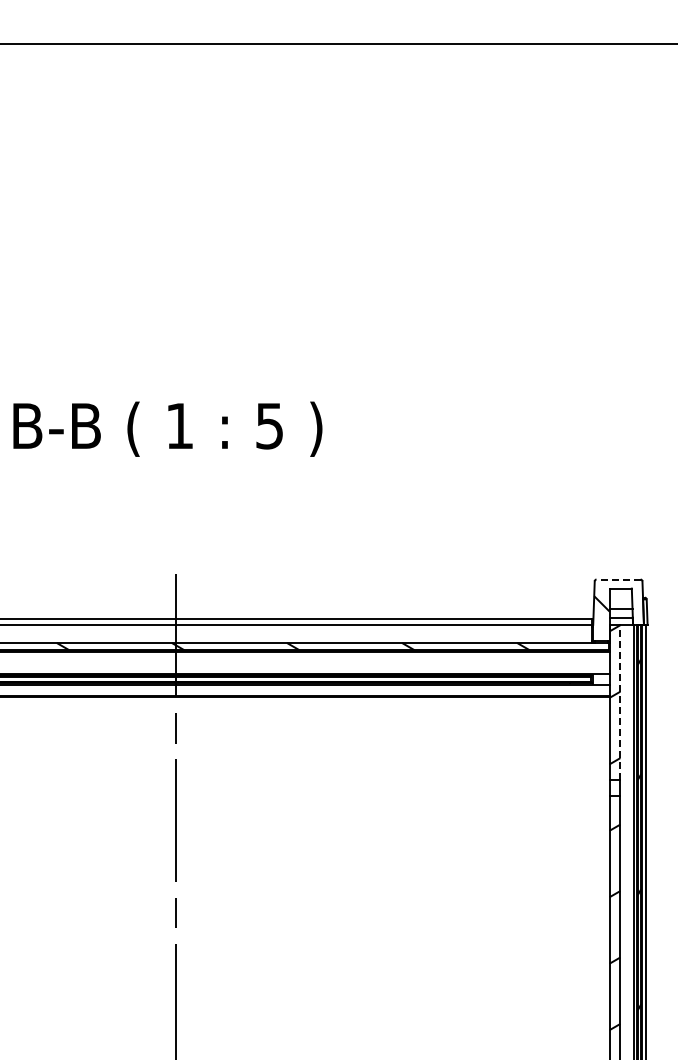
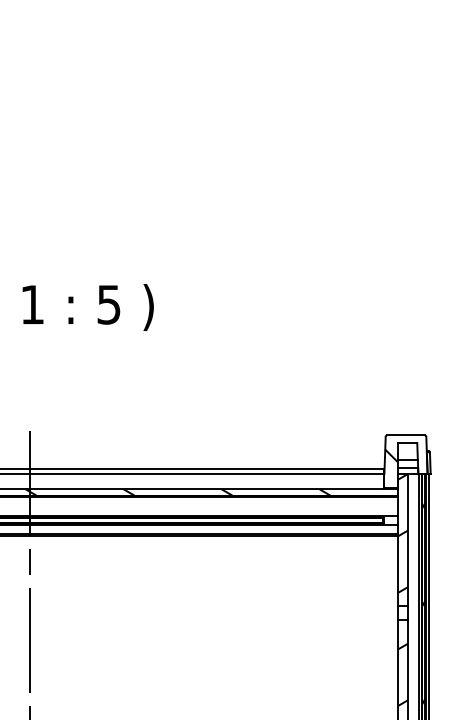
line: (618, 579) -> (405, 435), dashed -> solid
line: (620, 701) -> (407, 539), dashed -> solid

